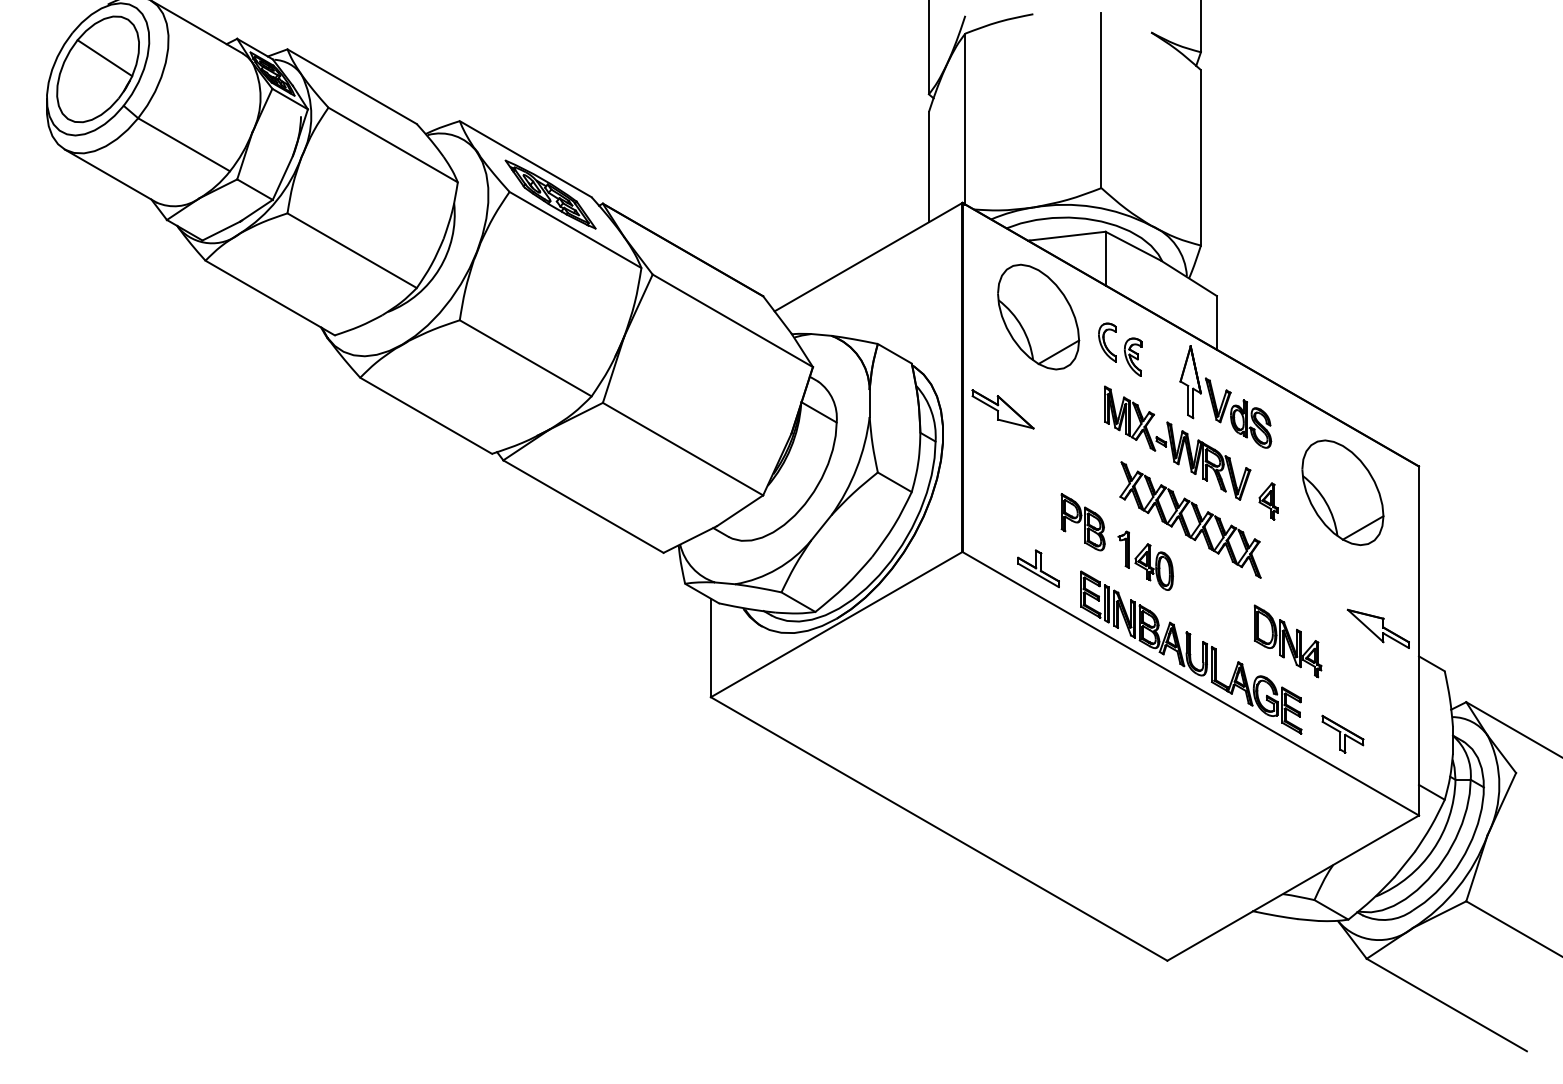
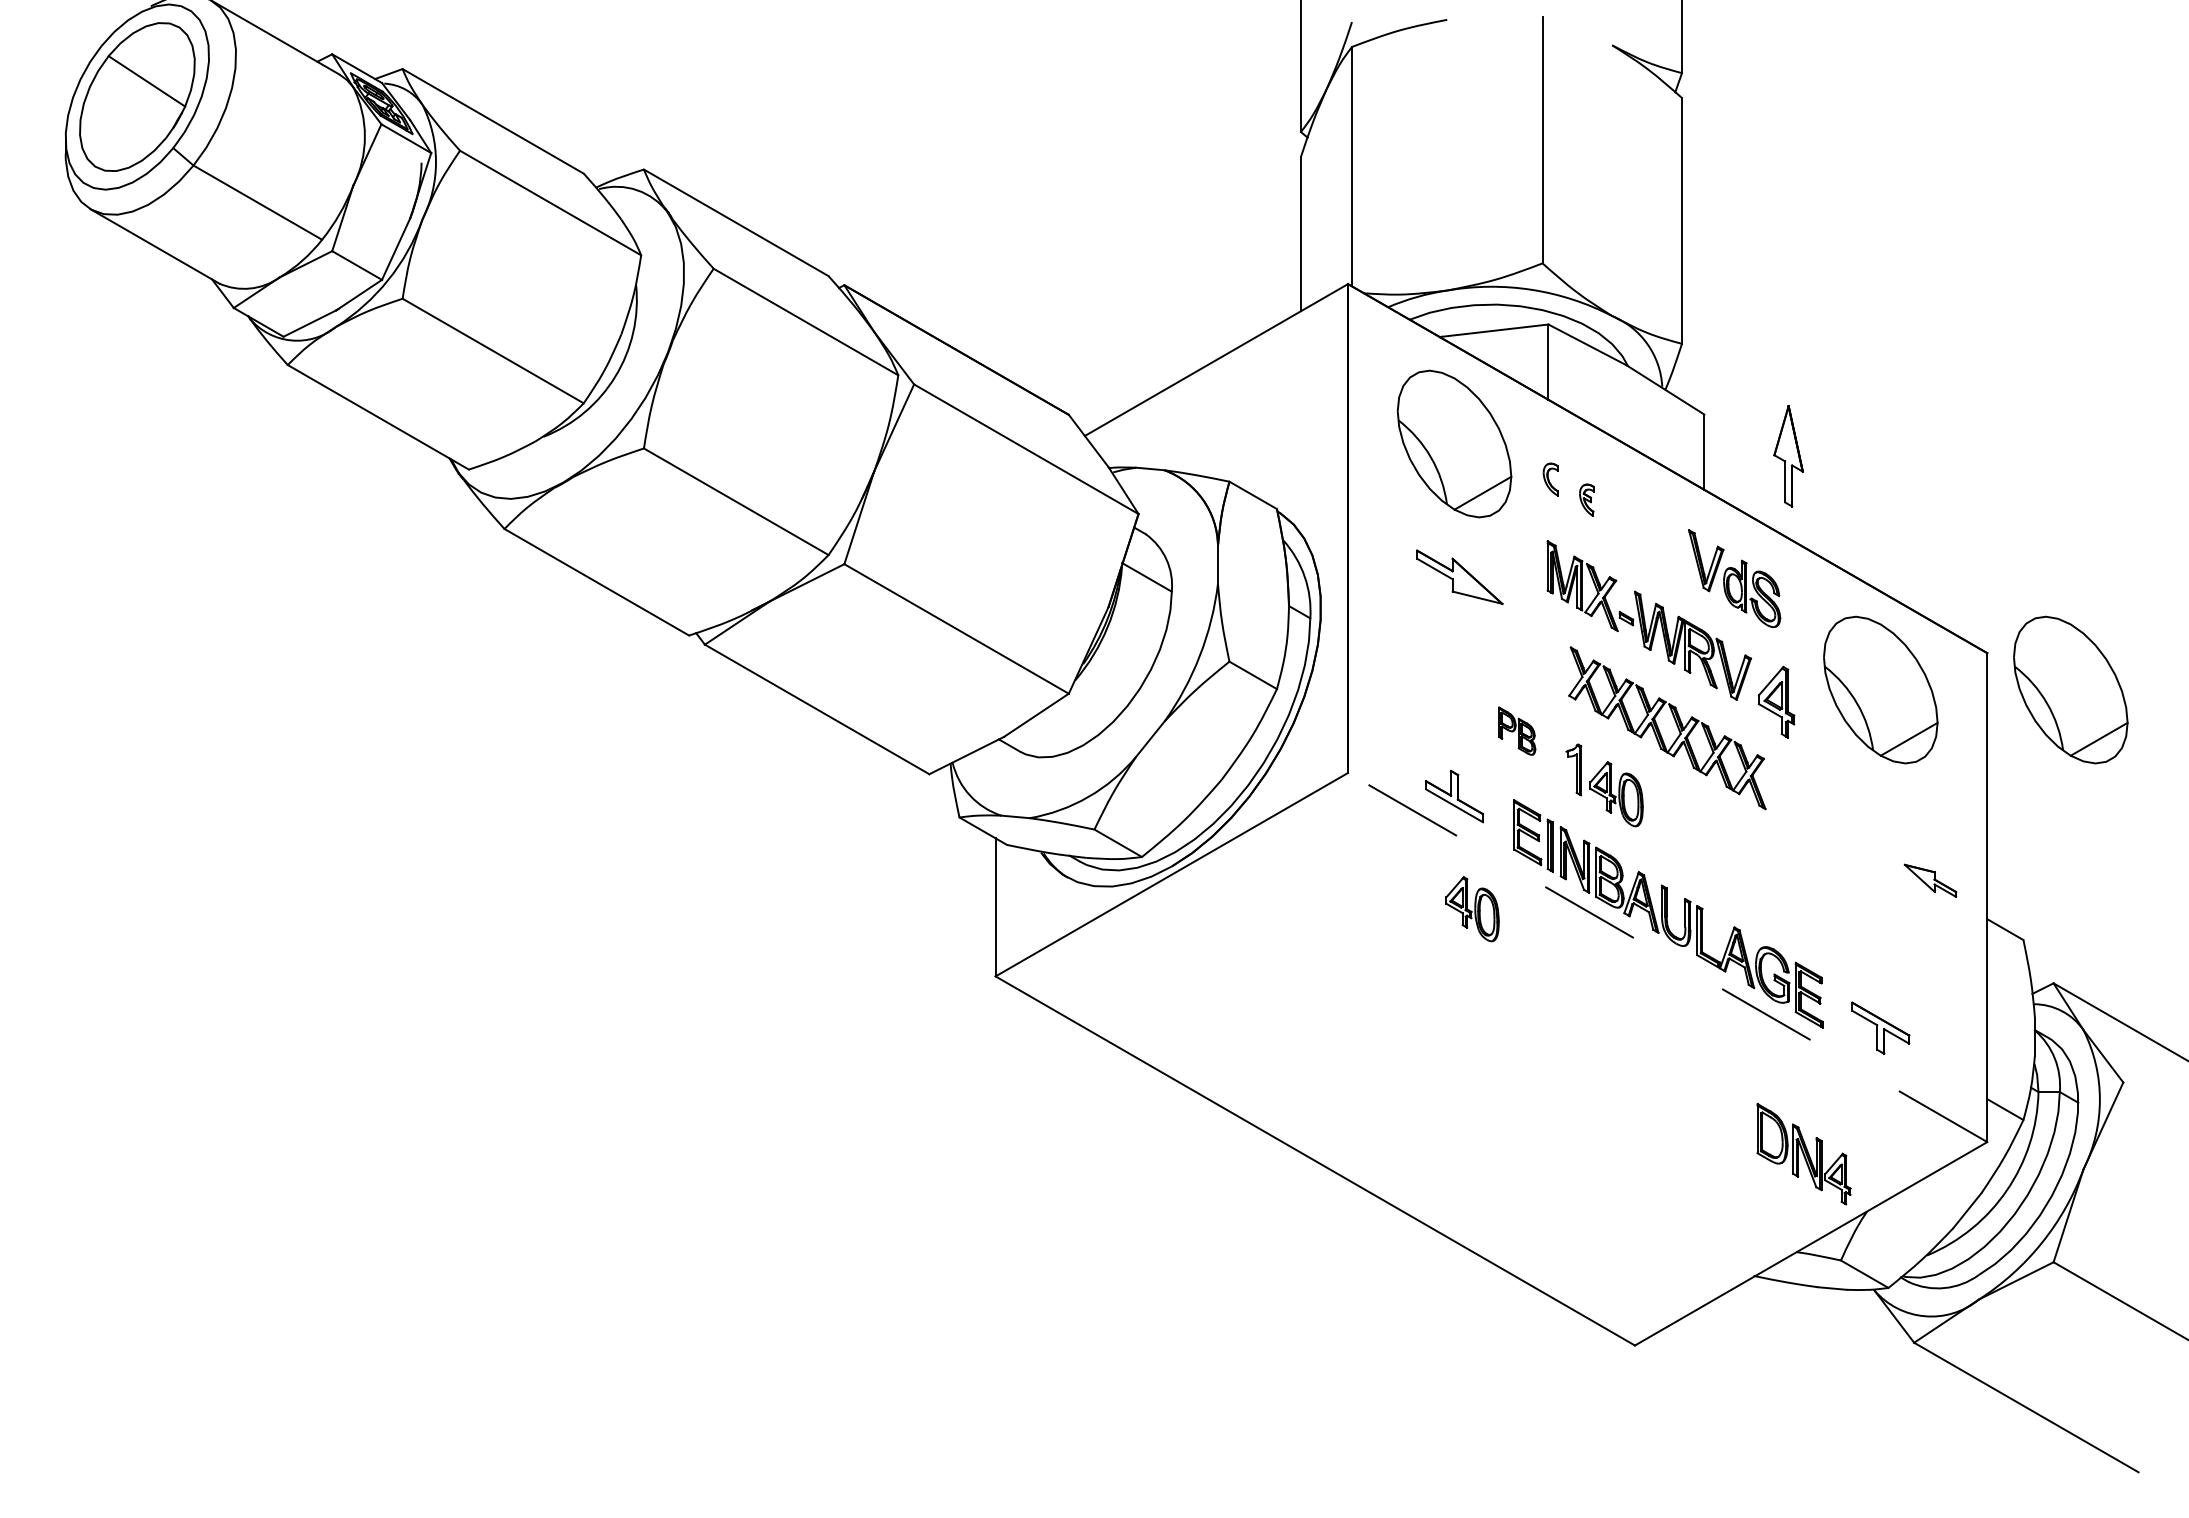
part: (550, 194) -> (771, 272), removed
part: (1107, 342) -> (1550, 479), size x0.6
part: (1132, 357) -> (1586, 500), size x0.6
part: (1190, 382) -> (1788, 456), moved
part: (1002, 408) -> (1459, 576), moved
part: (1478, 492) -> (2070, 689), added
part: (1268, 500) -> (1776, 701), size x1.4
part: (1083, 521) -> (1517, 730), size x0.6
part: (1378, 628) -> (1930, 880), size x0.6
part: (1287, 641) -> (1803, 1154), moved
part: (1051, 649) -> (1472, 909), added
line: (1190, 683) -> (1667, 957), solid -> dashed

